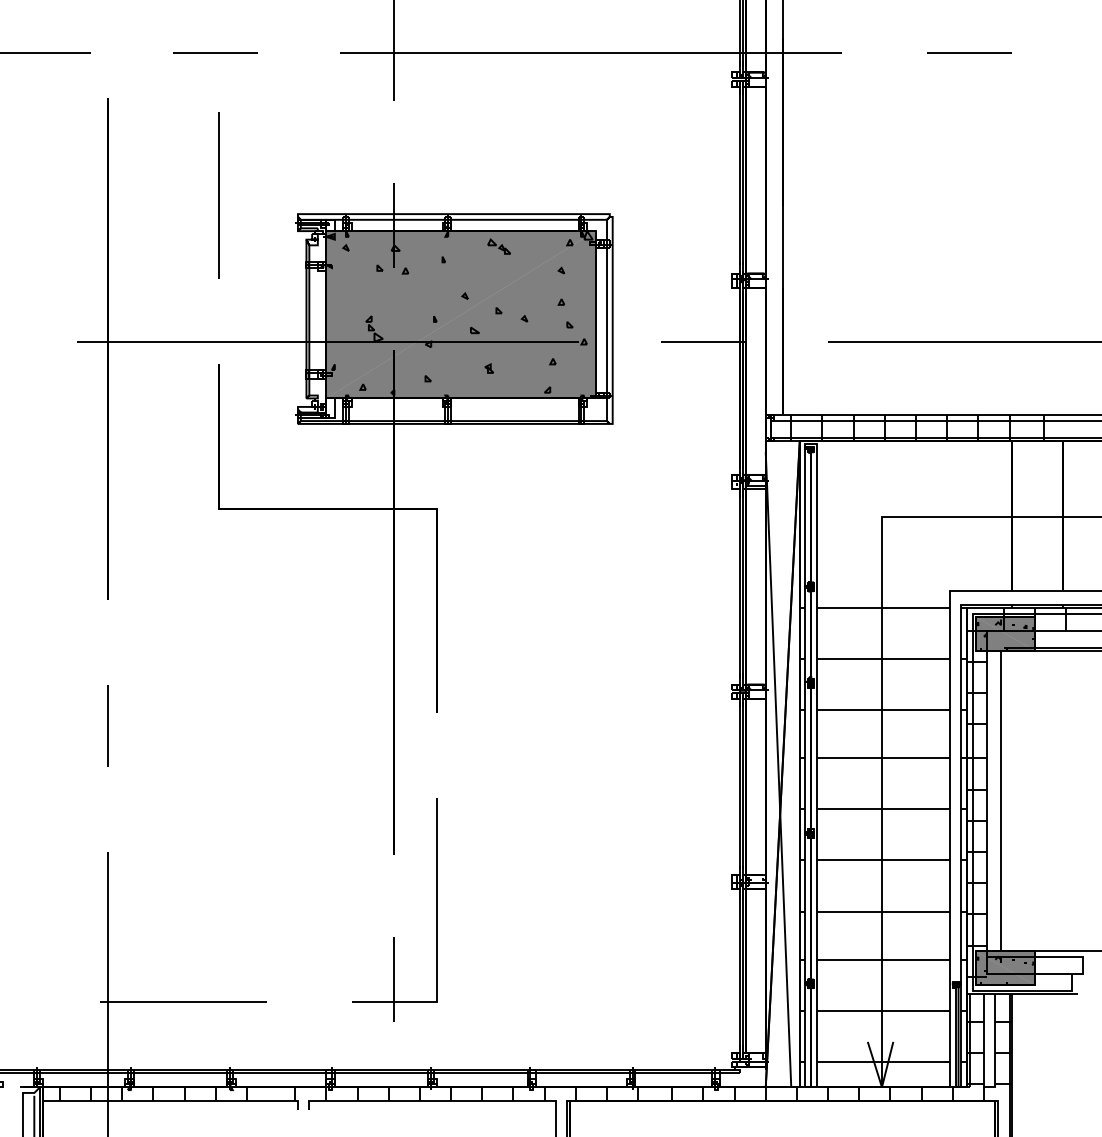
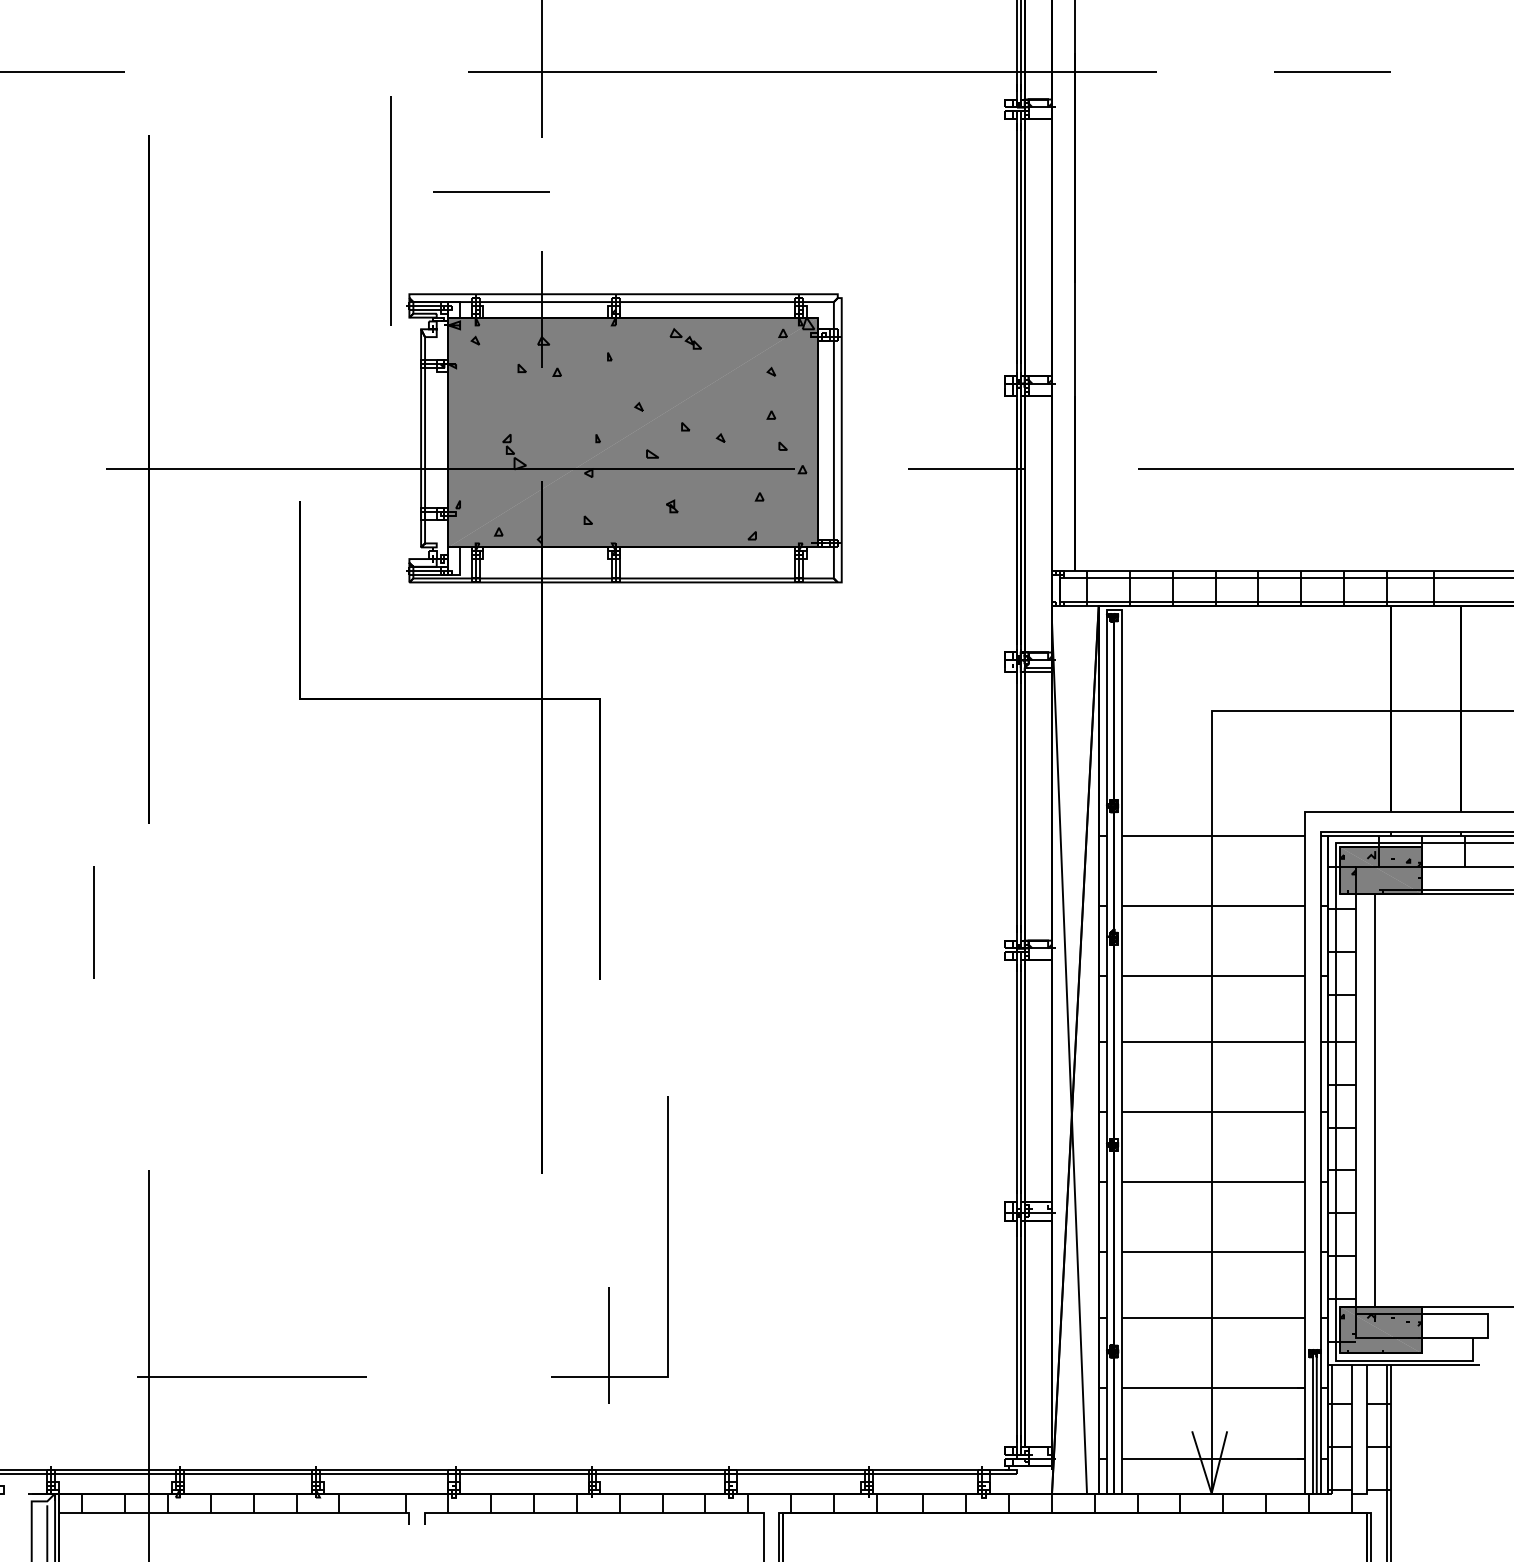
line: (215, 52) -> (491, 191), moved
line: (218, 195) -> (390, 210), moved
line: (107, 725) -> (92, 922), moved
part: (394, 937) -> (609, 1287), moved

